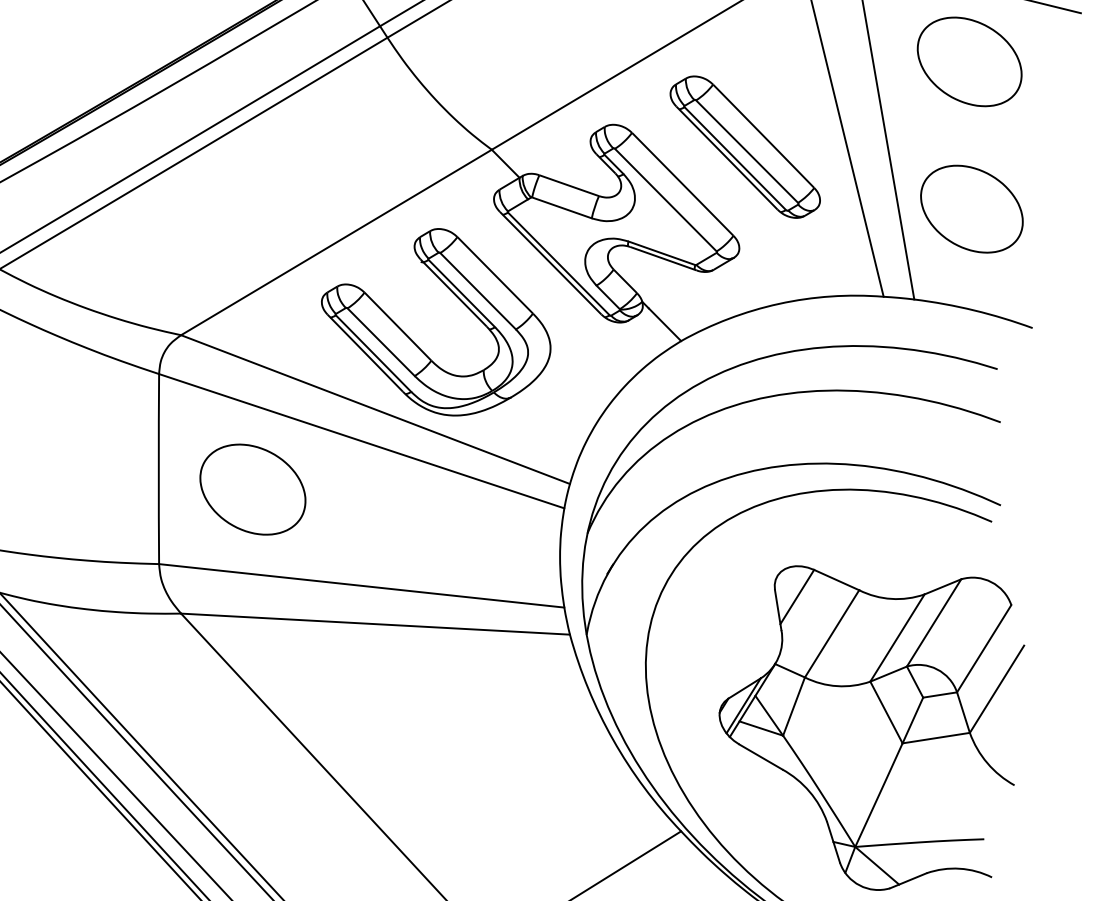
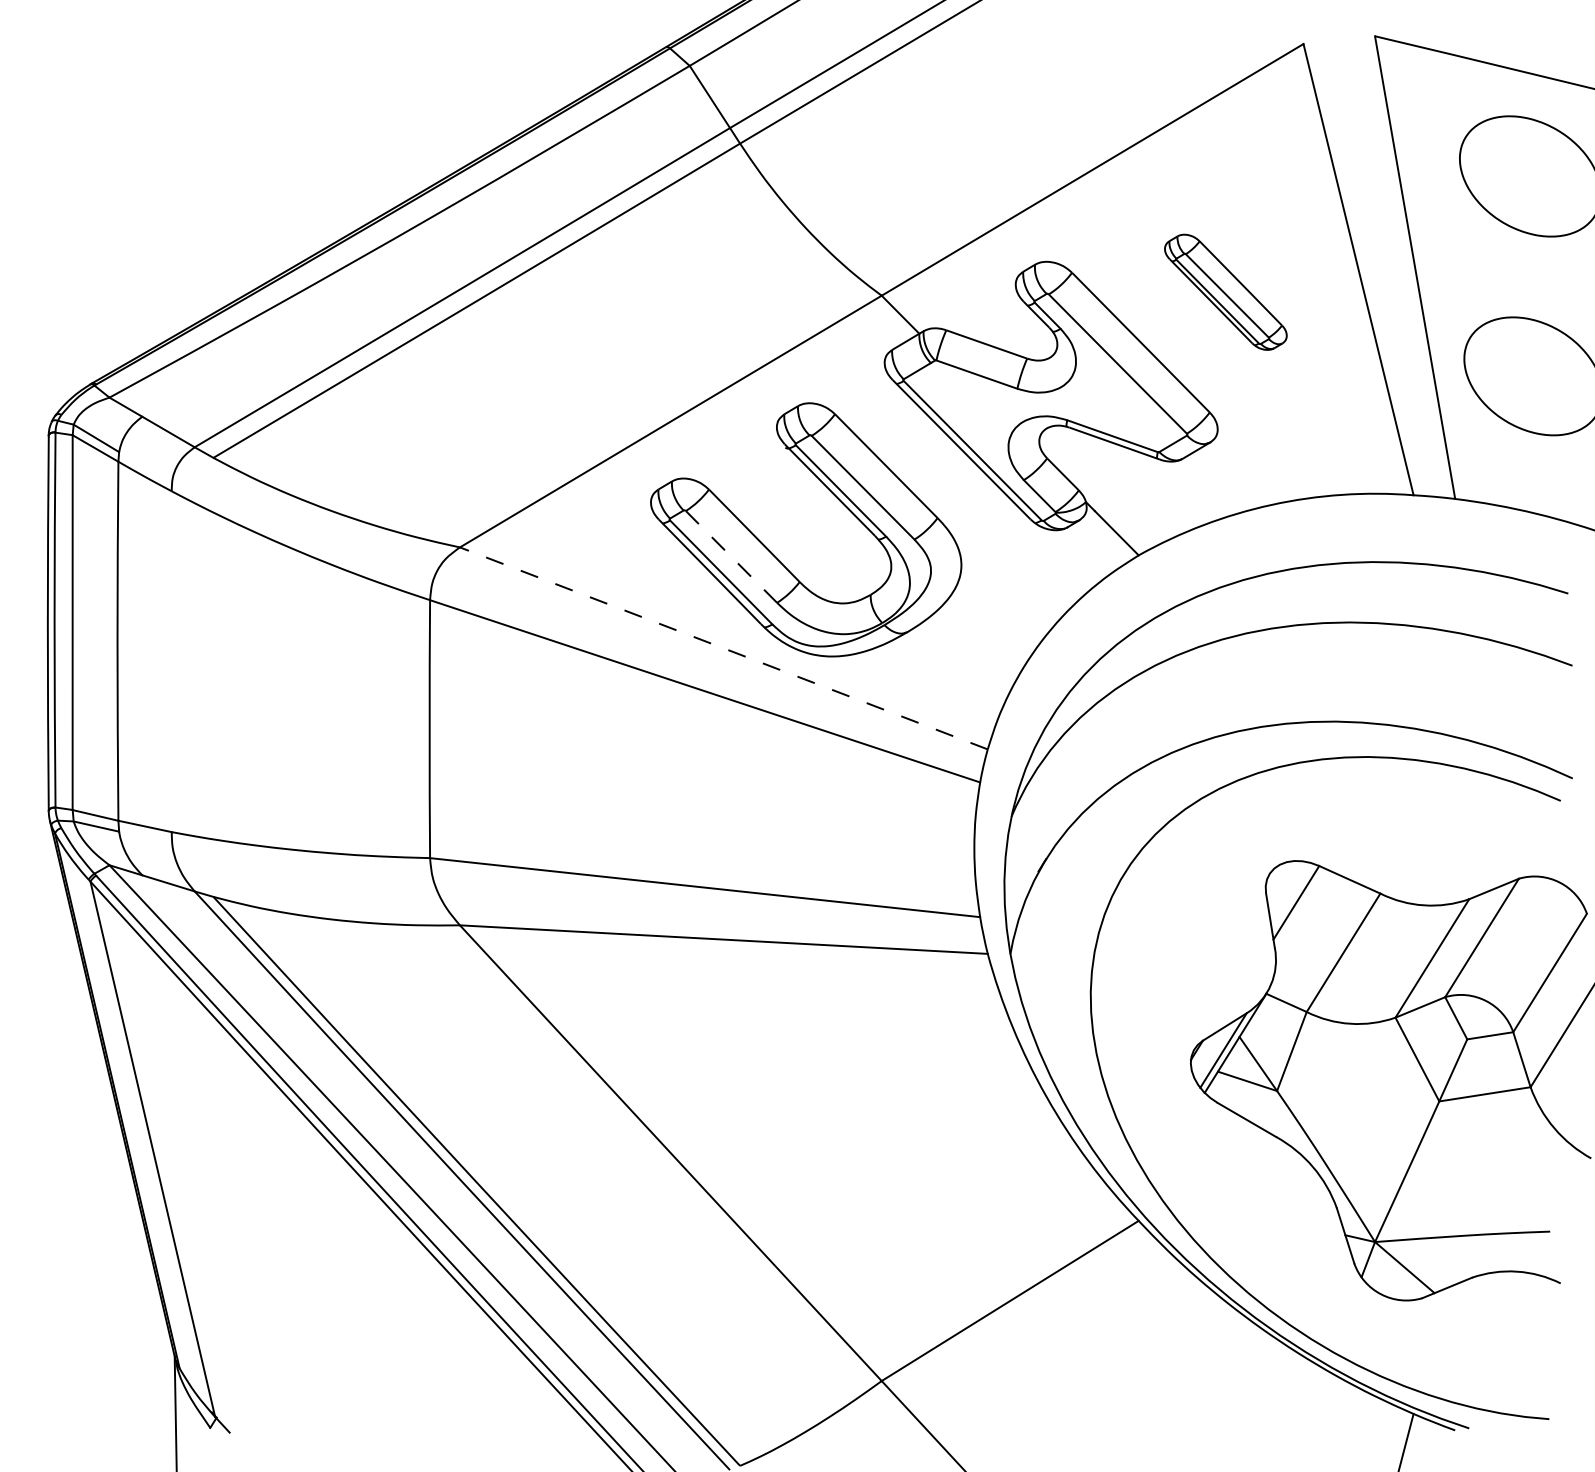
part: (745, 147) -> (1225, 292), size x0.6
line: (381, 341) -> (731, 556), solid -> dashed
line: (375, 409) -> (723, 648), solid -> dashed
part: (252, 489) -> (557, 757), removed

